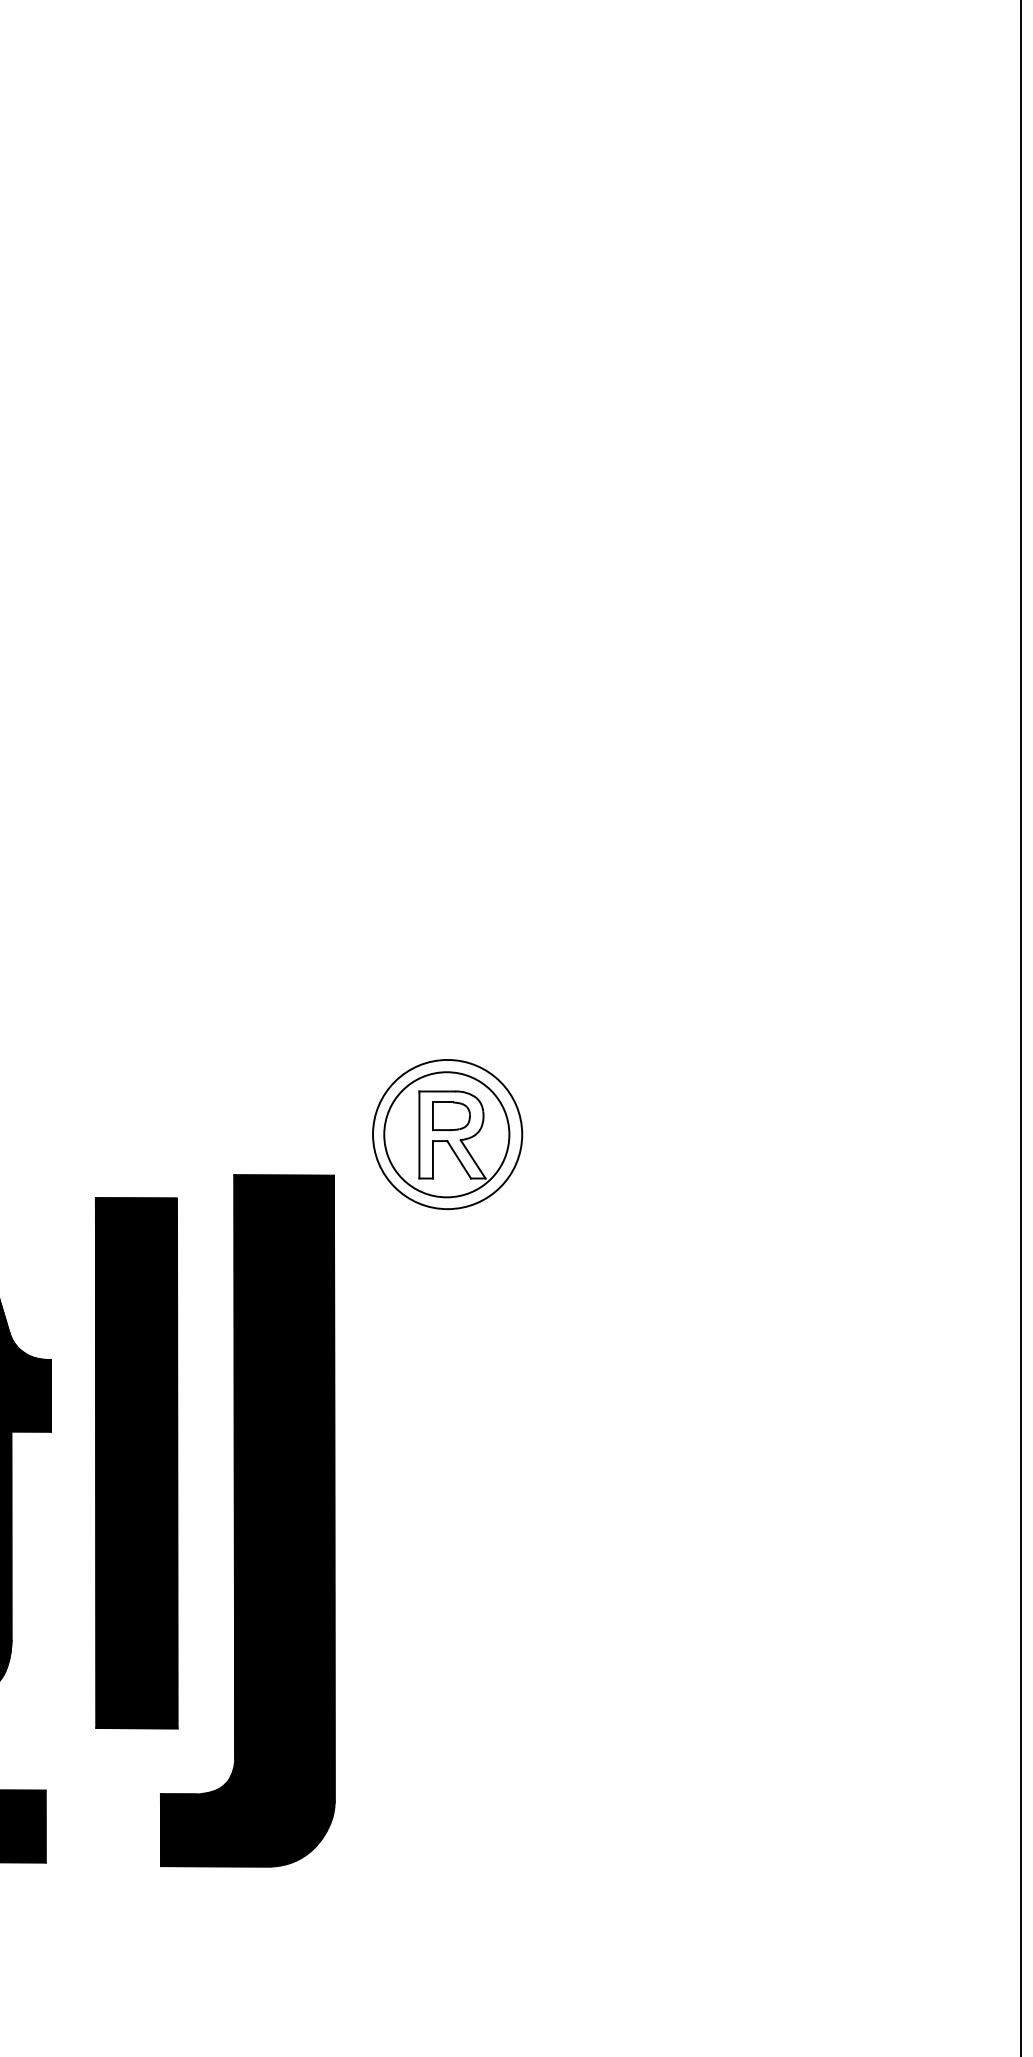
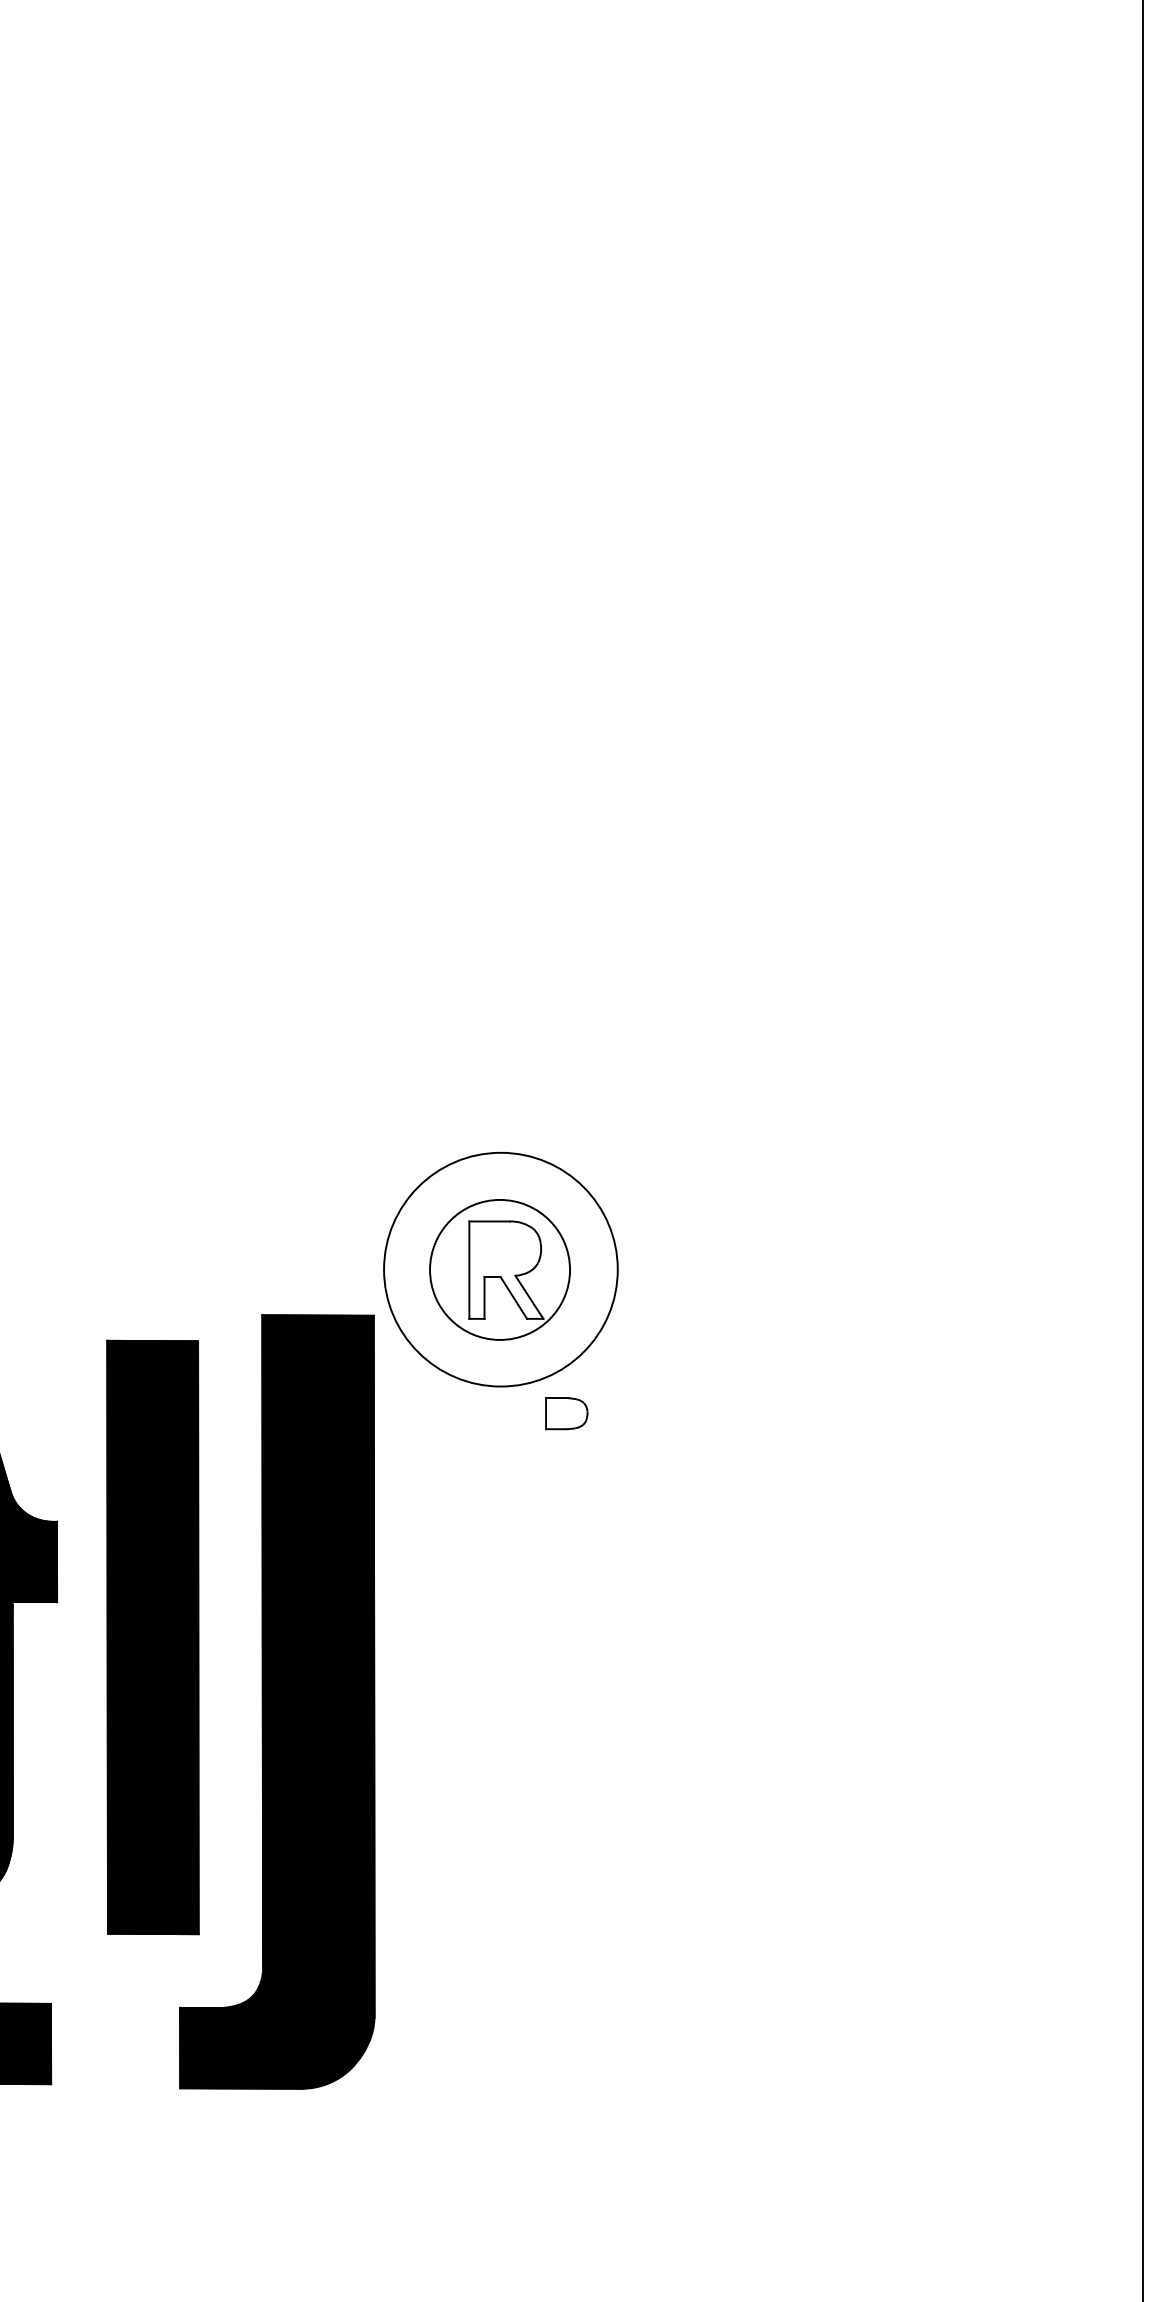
part: (451, 1116) -> (566, 1413), moved
circle: (447, 1134) -> (500, 1269), size x1.4

